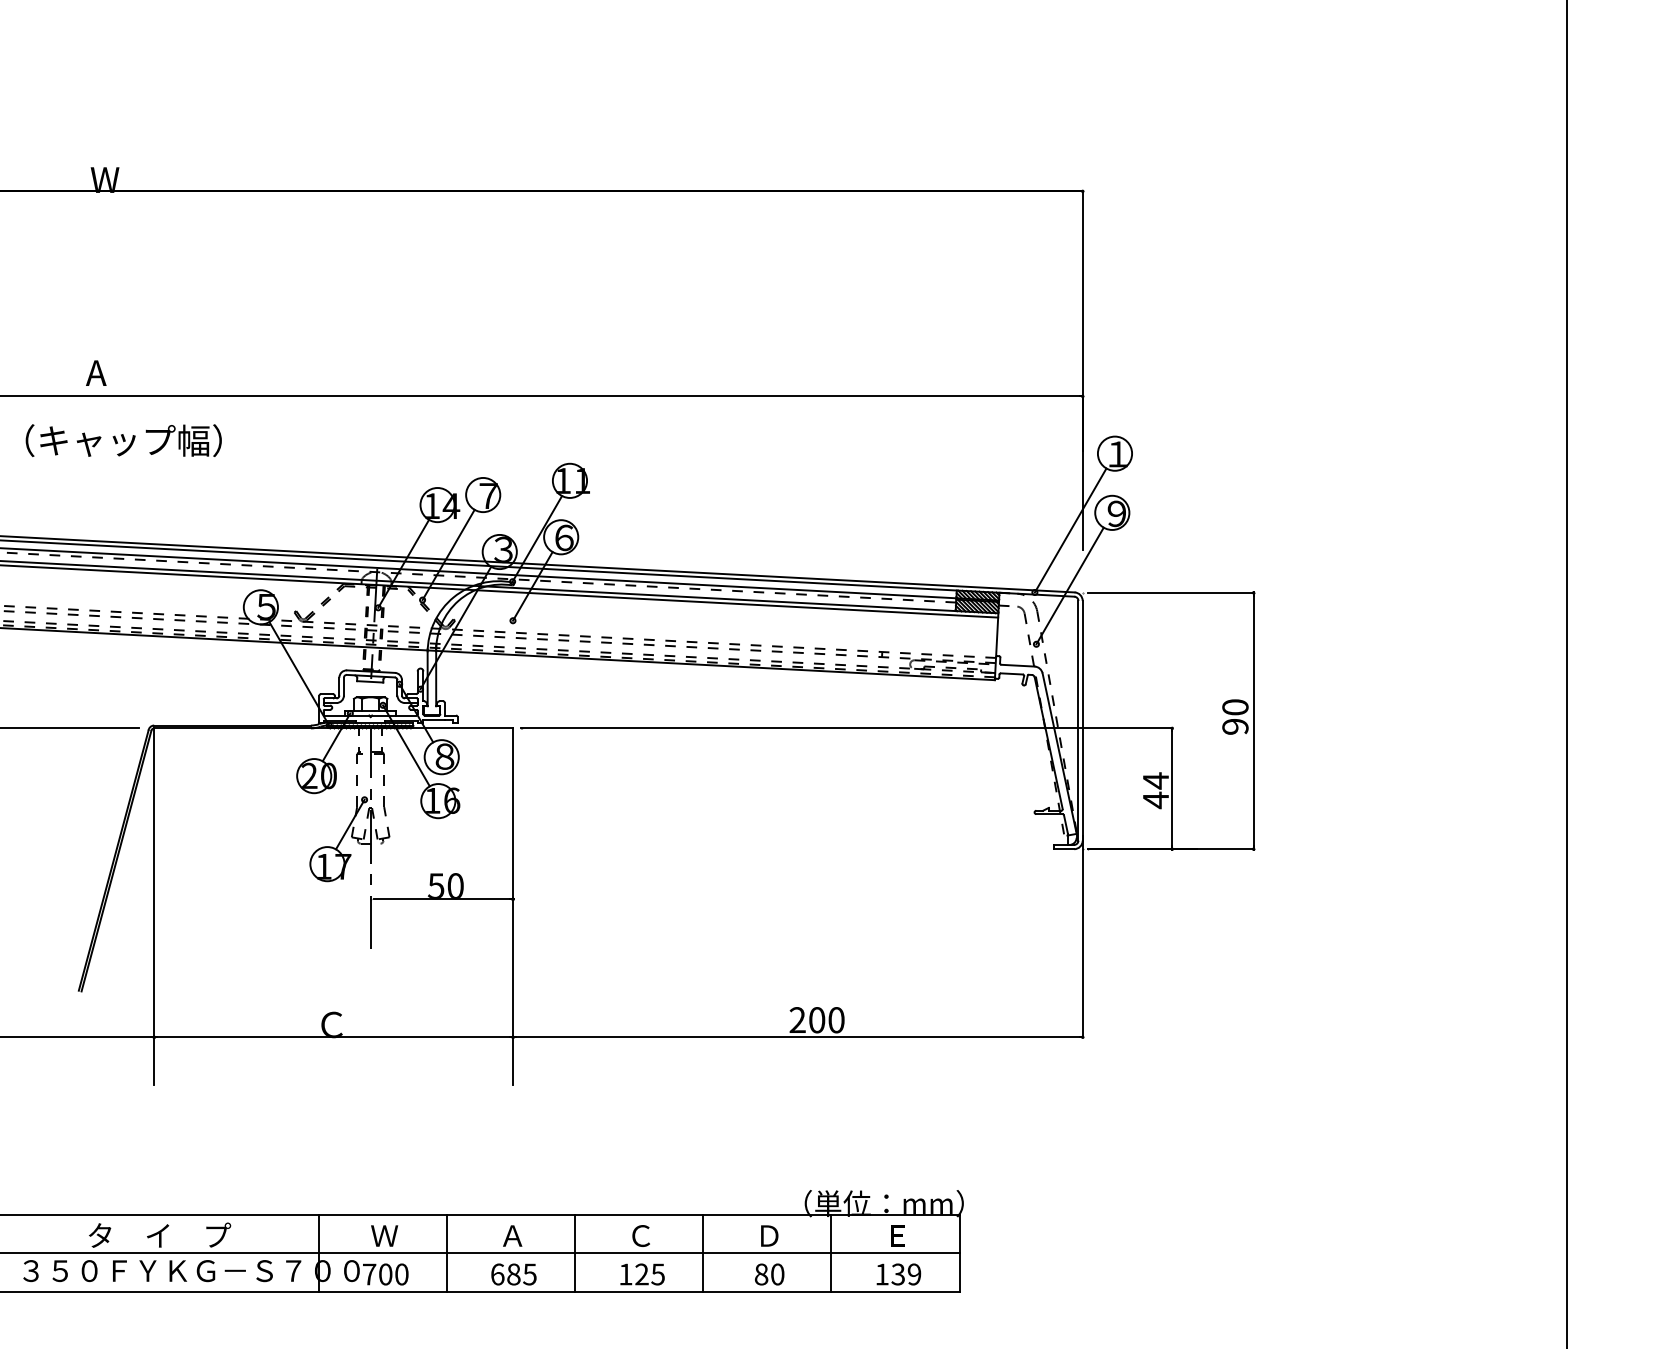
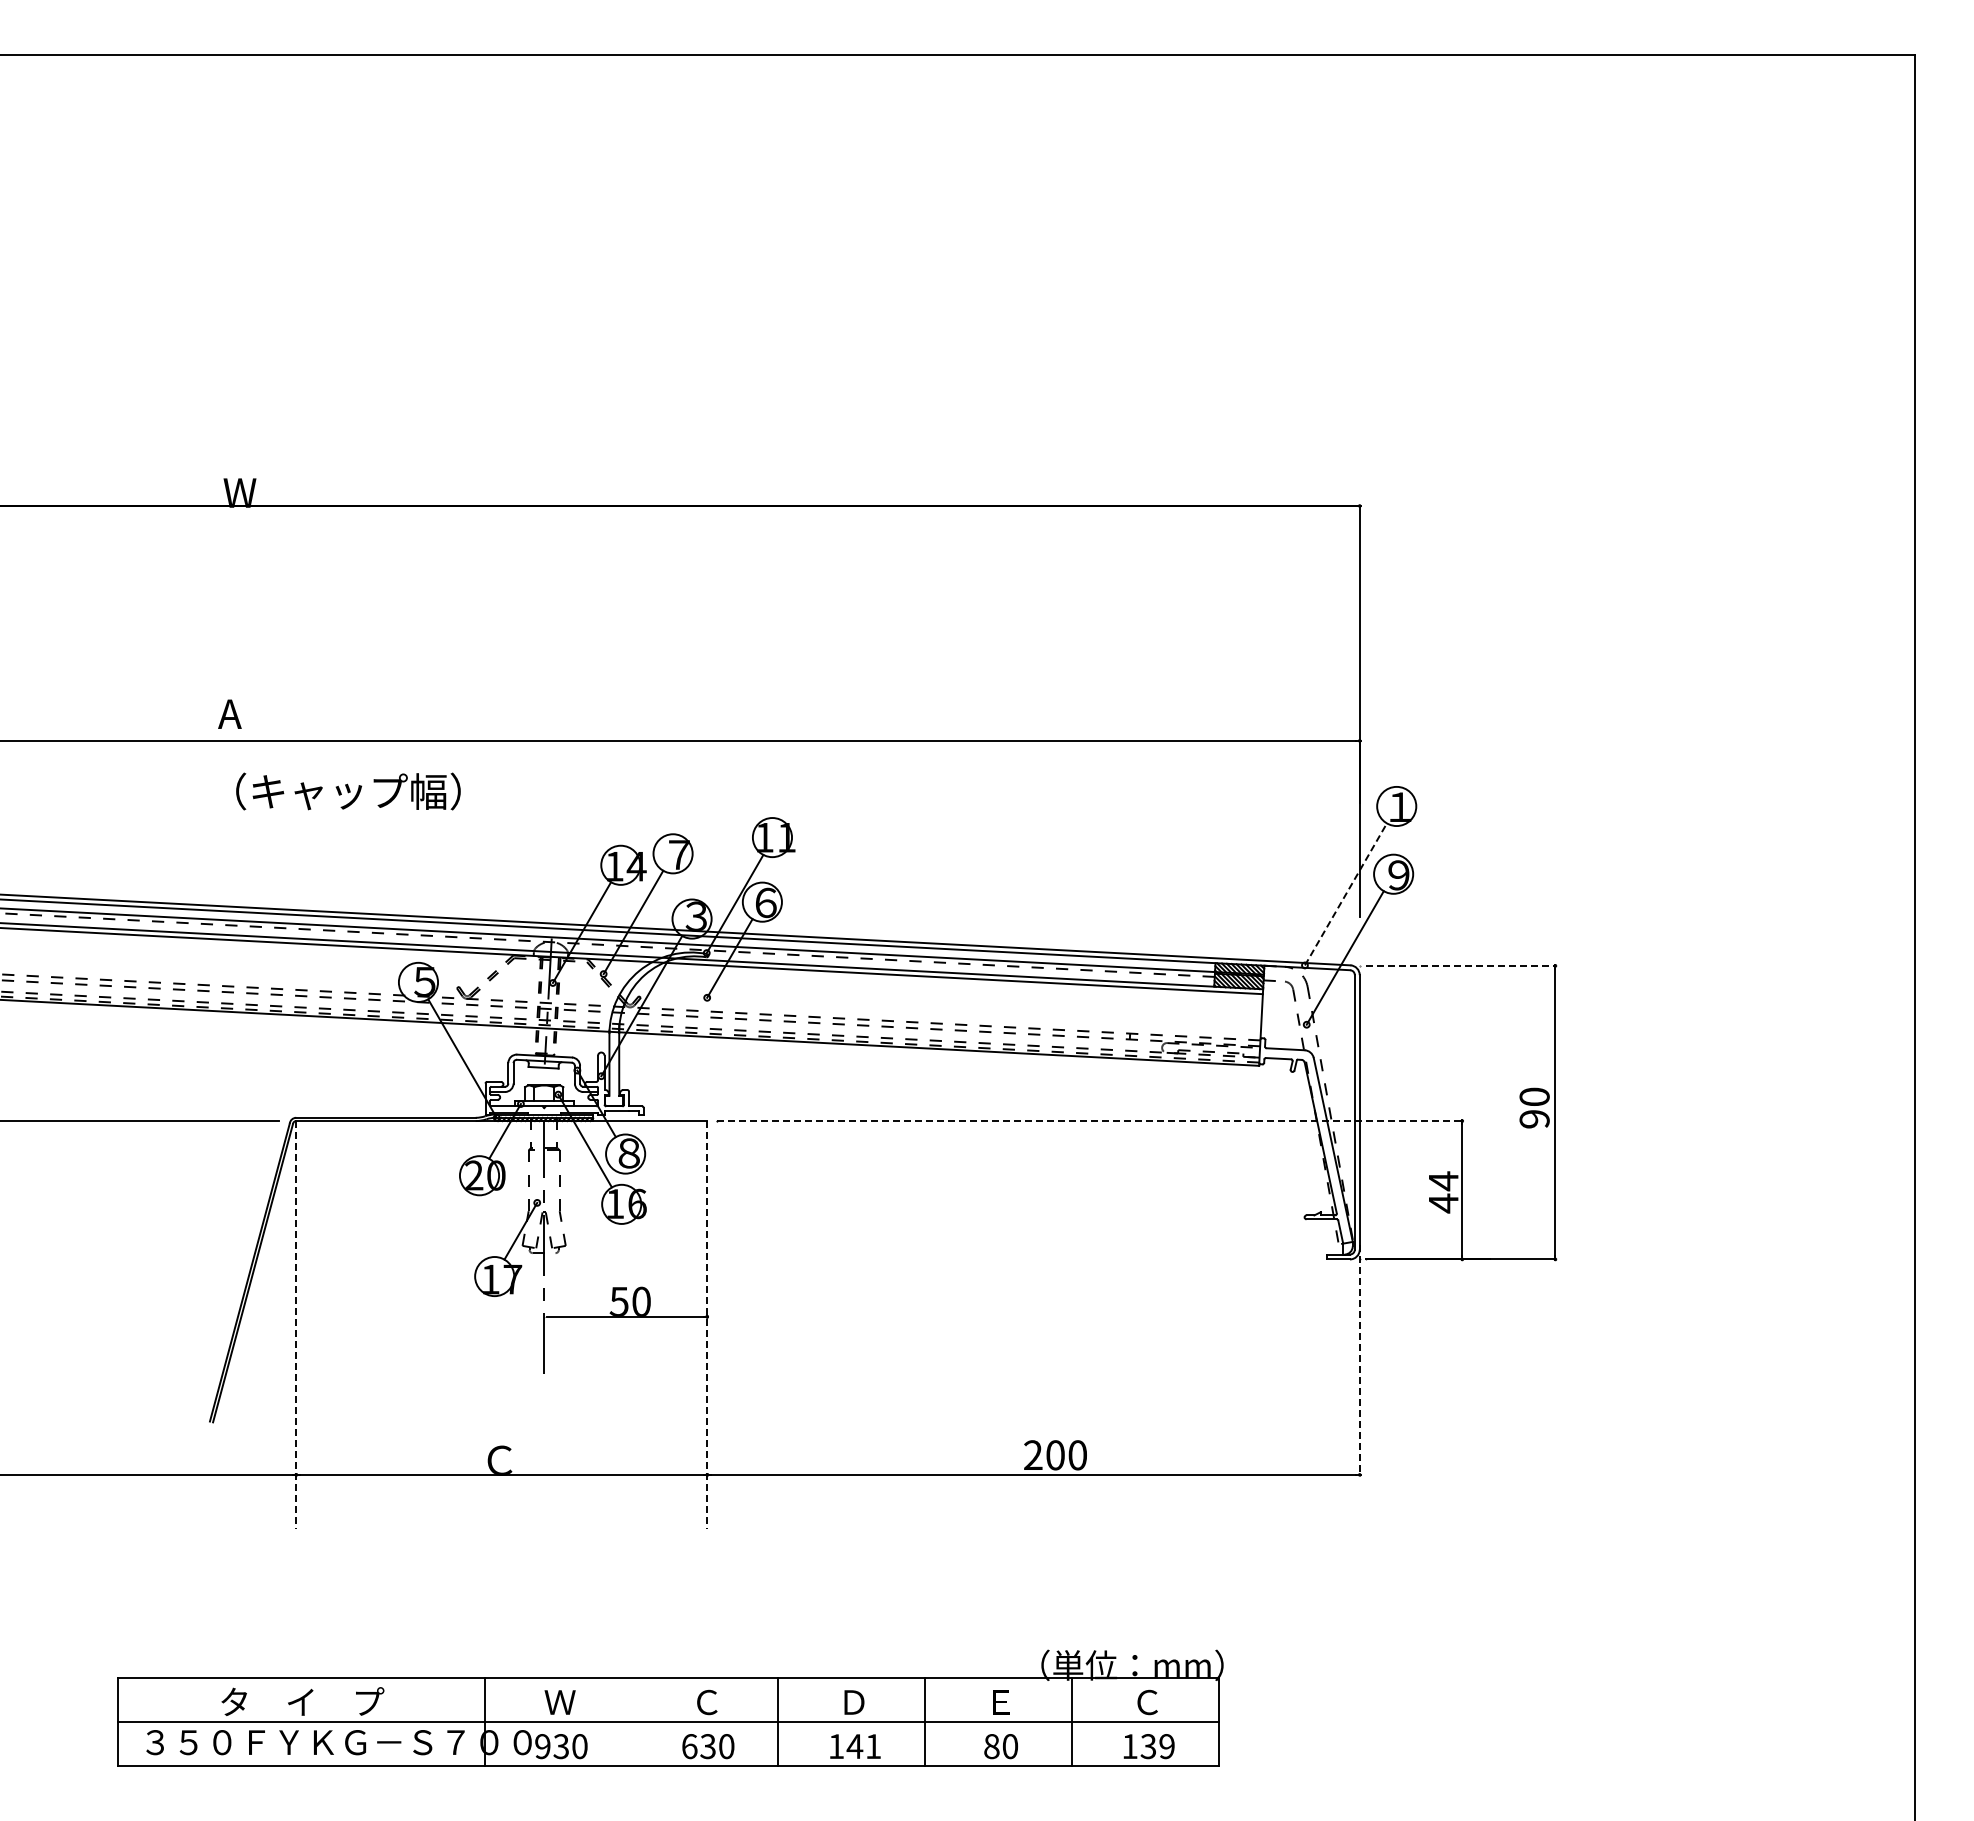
text: (123, 440) -> (348, 791), moved
line: (1070, 530) -> (1345, 894), solid -> dashed
line: (1170, 592) -> (1460, 965), solid -> dashed
line: (846, 728) -> (1089, 1121), solid -> dashed
line: (154, 906) -> (296, 1325), solid -> dashed
line: (513, 906) -> (707, 1325), solid -> dashed
line: (1082, 937) -> (1359, 1360), solid -> dashed
text: (512, 1236) -> (706, 1702), Ａ -> Ｃ
text: (641, 1236) -> (854, 1702), Ｃ -> Ｄ
text: (769, 1236) -> (1001, 1702), Ｄ -> Ｅ
text: (897, 1236) -> (1147, 1702), Ｅ -> Ｃ
line: (446, 1253) -> (631, 1722), removed
text: (377, 1274) -> (552, 1746), 700 -> 930
text: (521, 1274) -> (717, 1746), 685 -> 630
text: (649, 1274) -> (863, 1746), 125 -> 141

